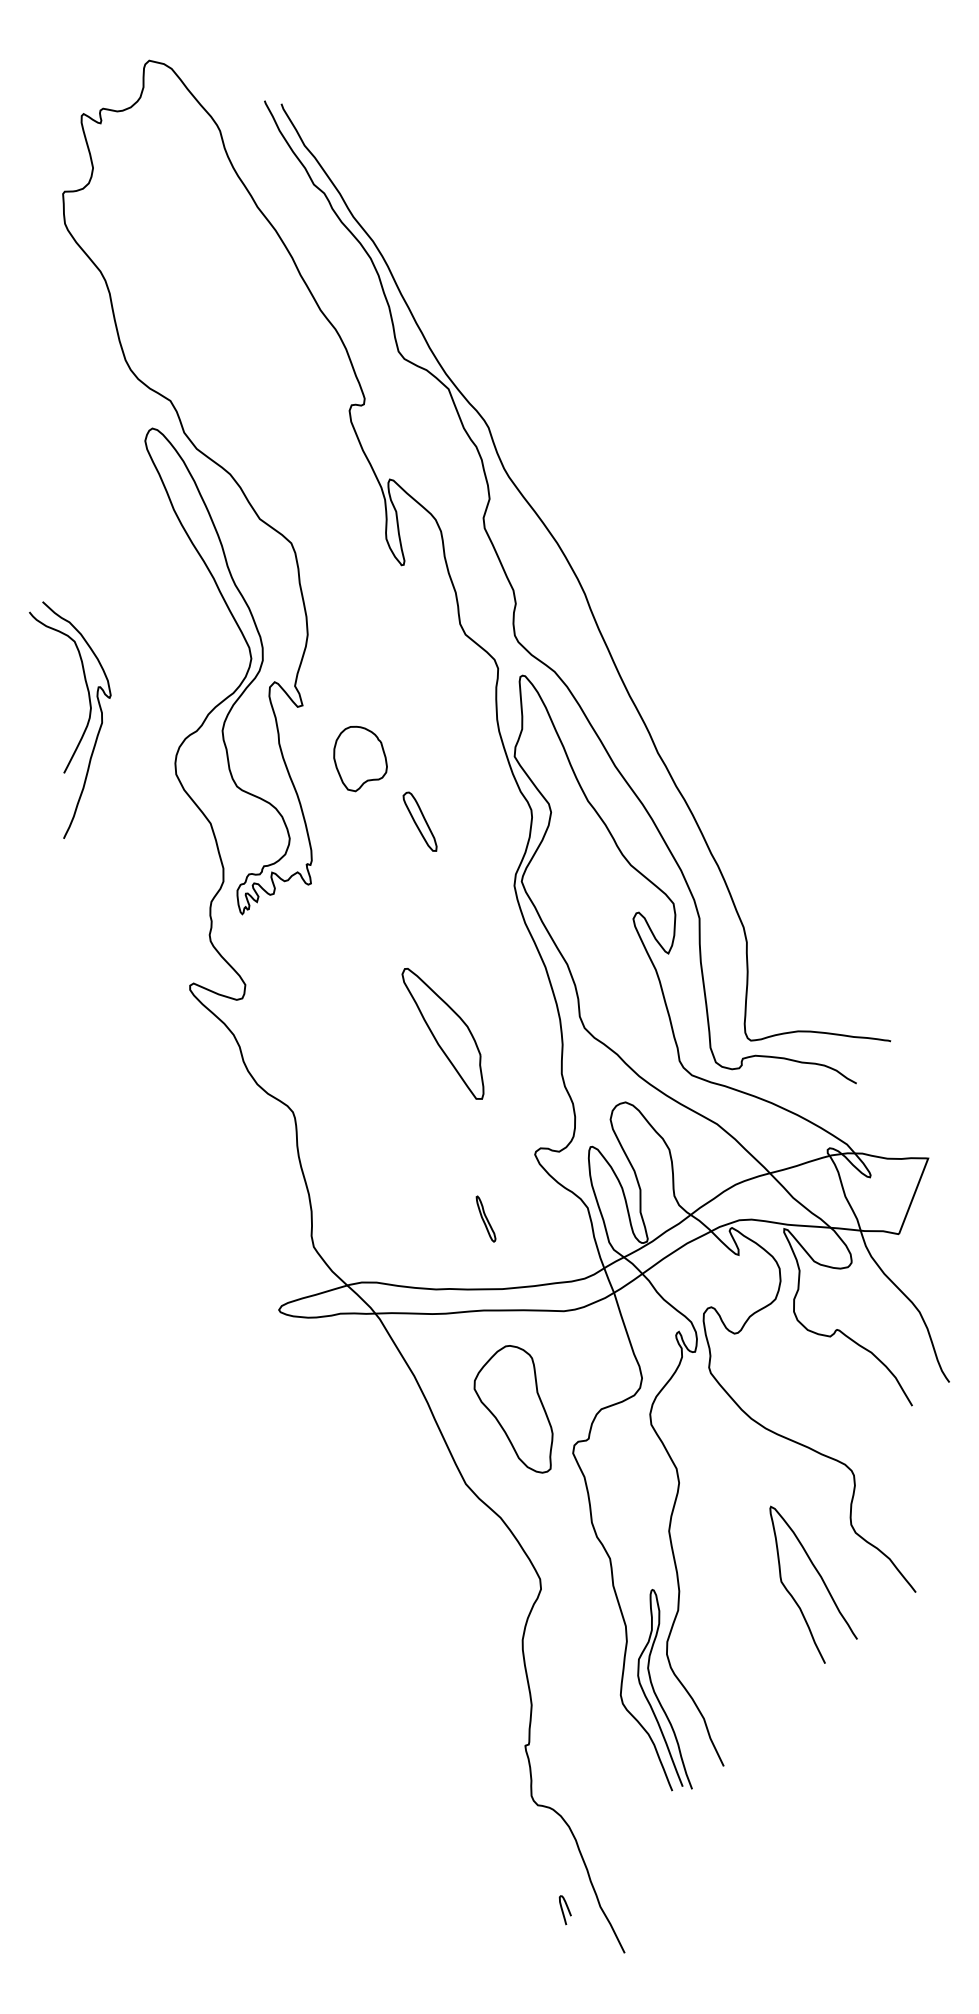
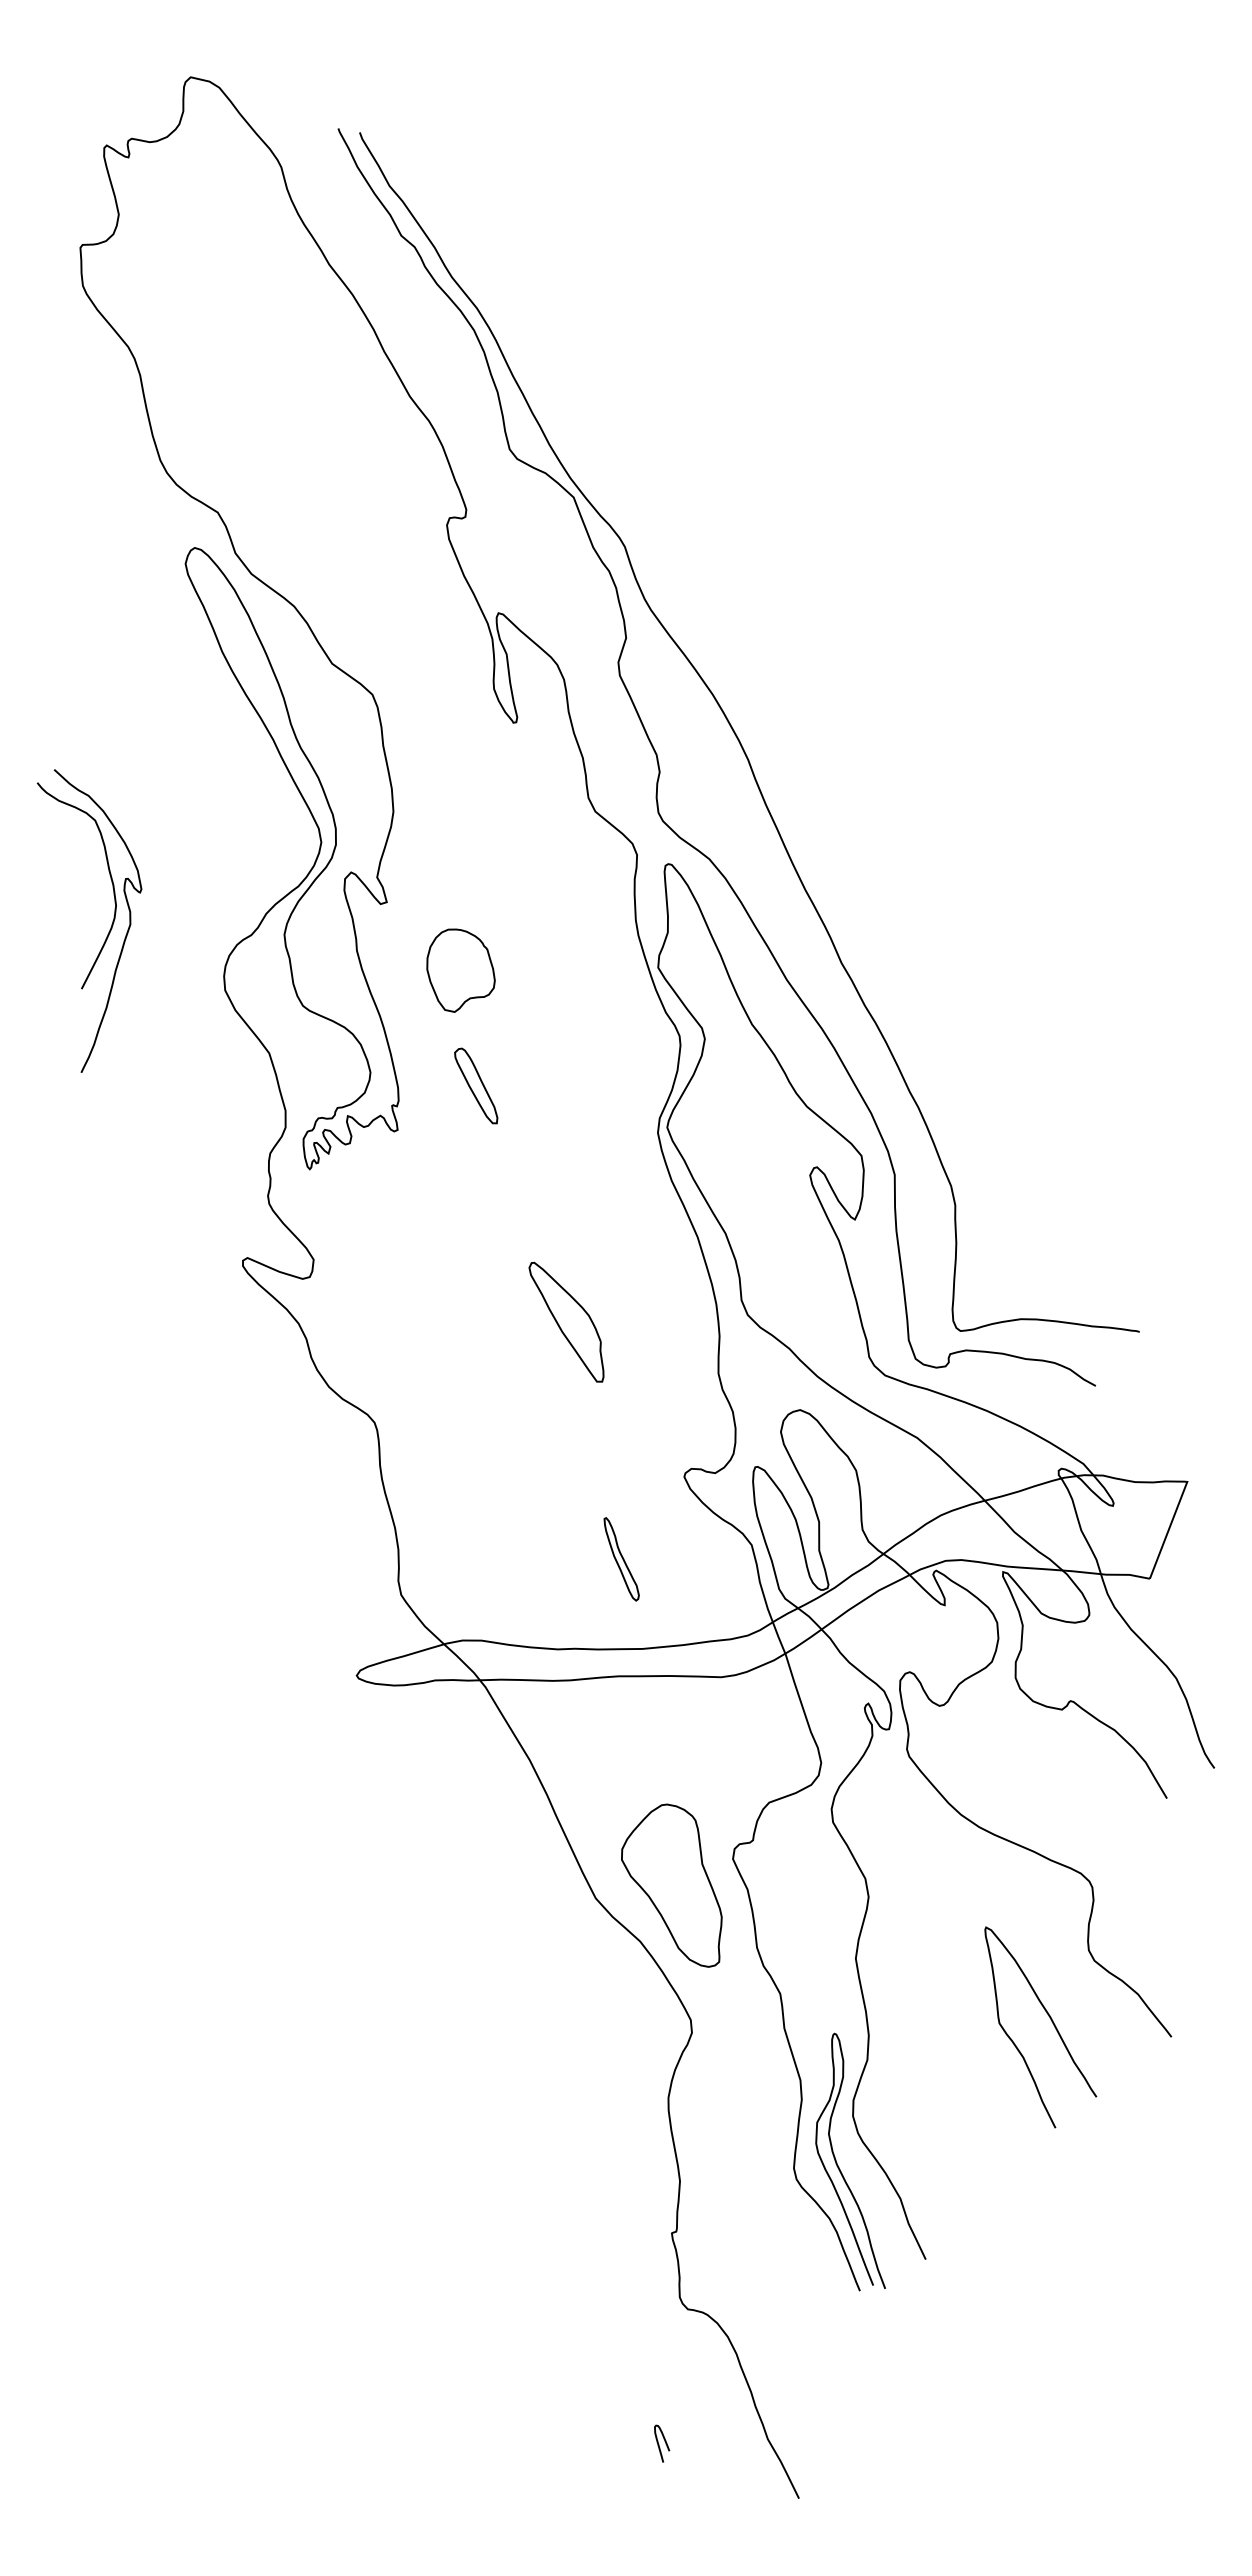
part: (420, 821) -> (476, 1085), moved
part: (442, 1033) -> (566, 1321), size x0.71
part: (485, 1219) -> (621, 1559), size x1.43
part: (513, 1409) -> (671, 1885), moved
curve: (567, 1908) -> (664, 2441), moved

